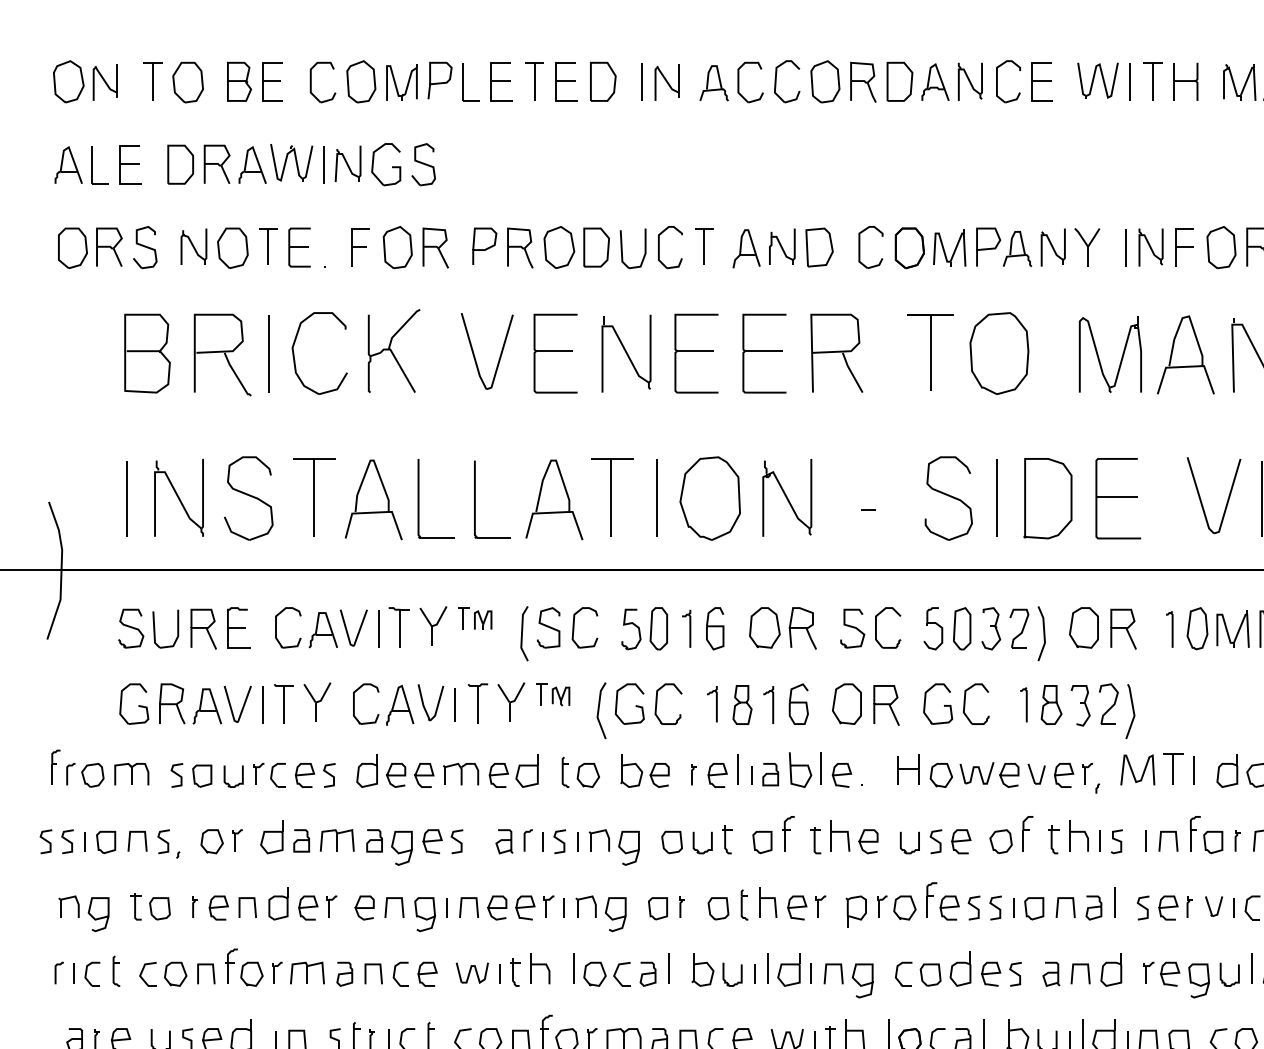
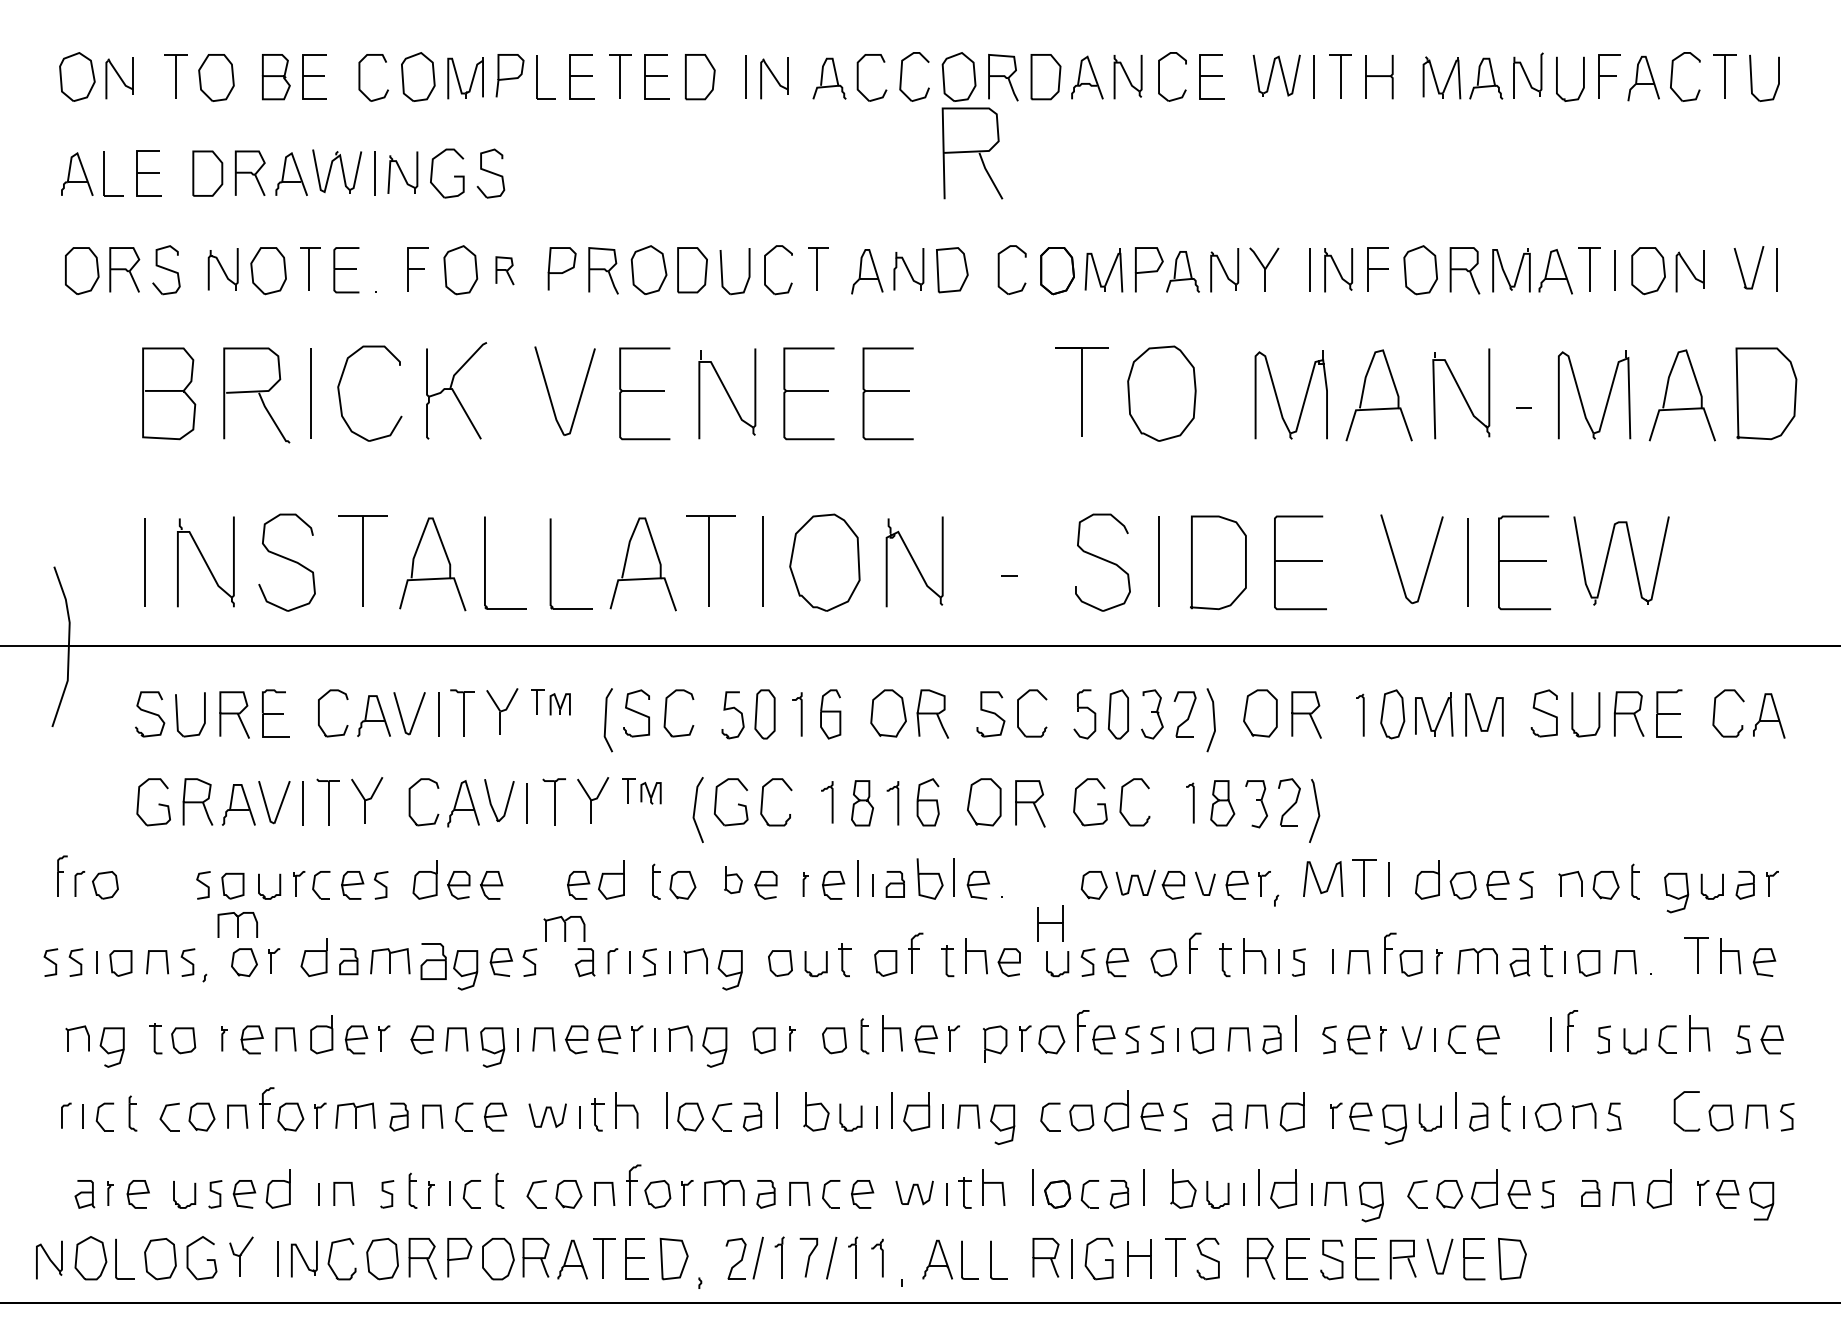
part: (435, 247) -> (504, 270), size x0.6
part: (836, 353) -> (972, 153), moved
part: (908, 769) -> (1050, 923), moved
part: (631, 770) -> (733, 879), size x0.7
part: (131, 773) -> (237, 924), moved
part: (461, 773) -> (564, 928), moved
part: (374, 840) -> (433, 961), size x1.4

